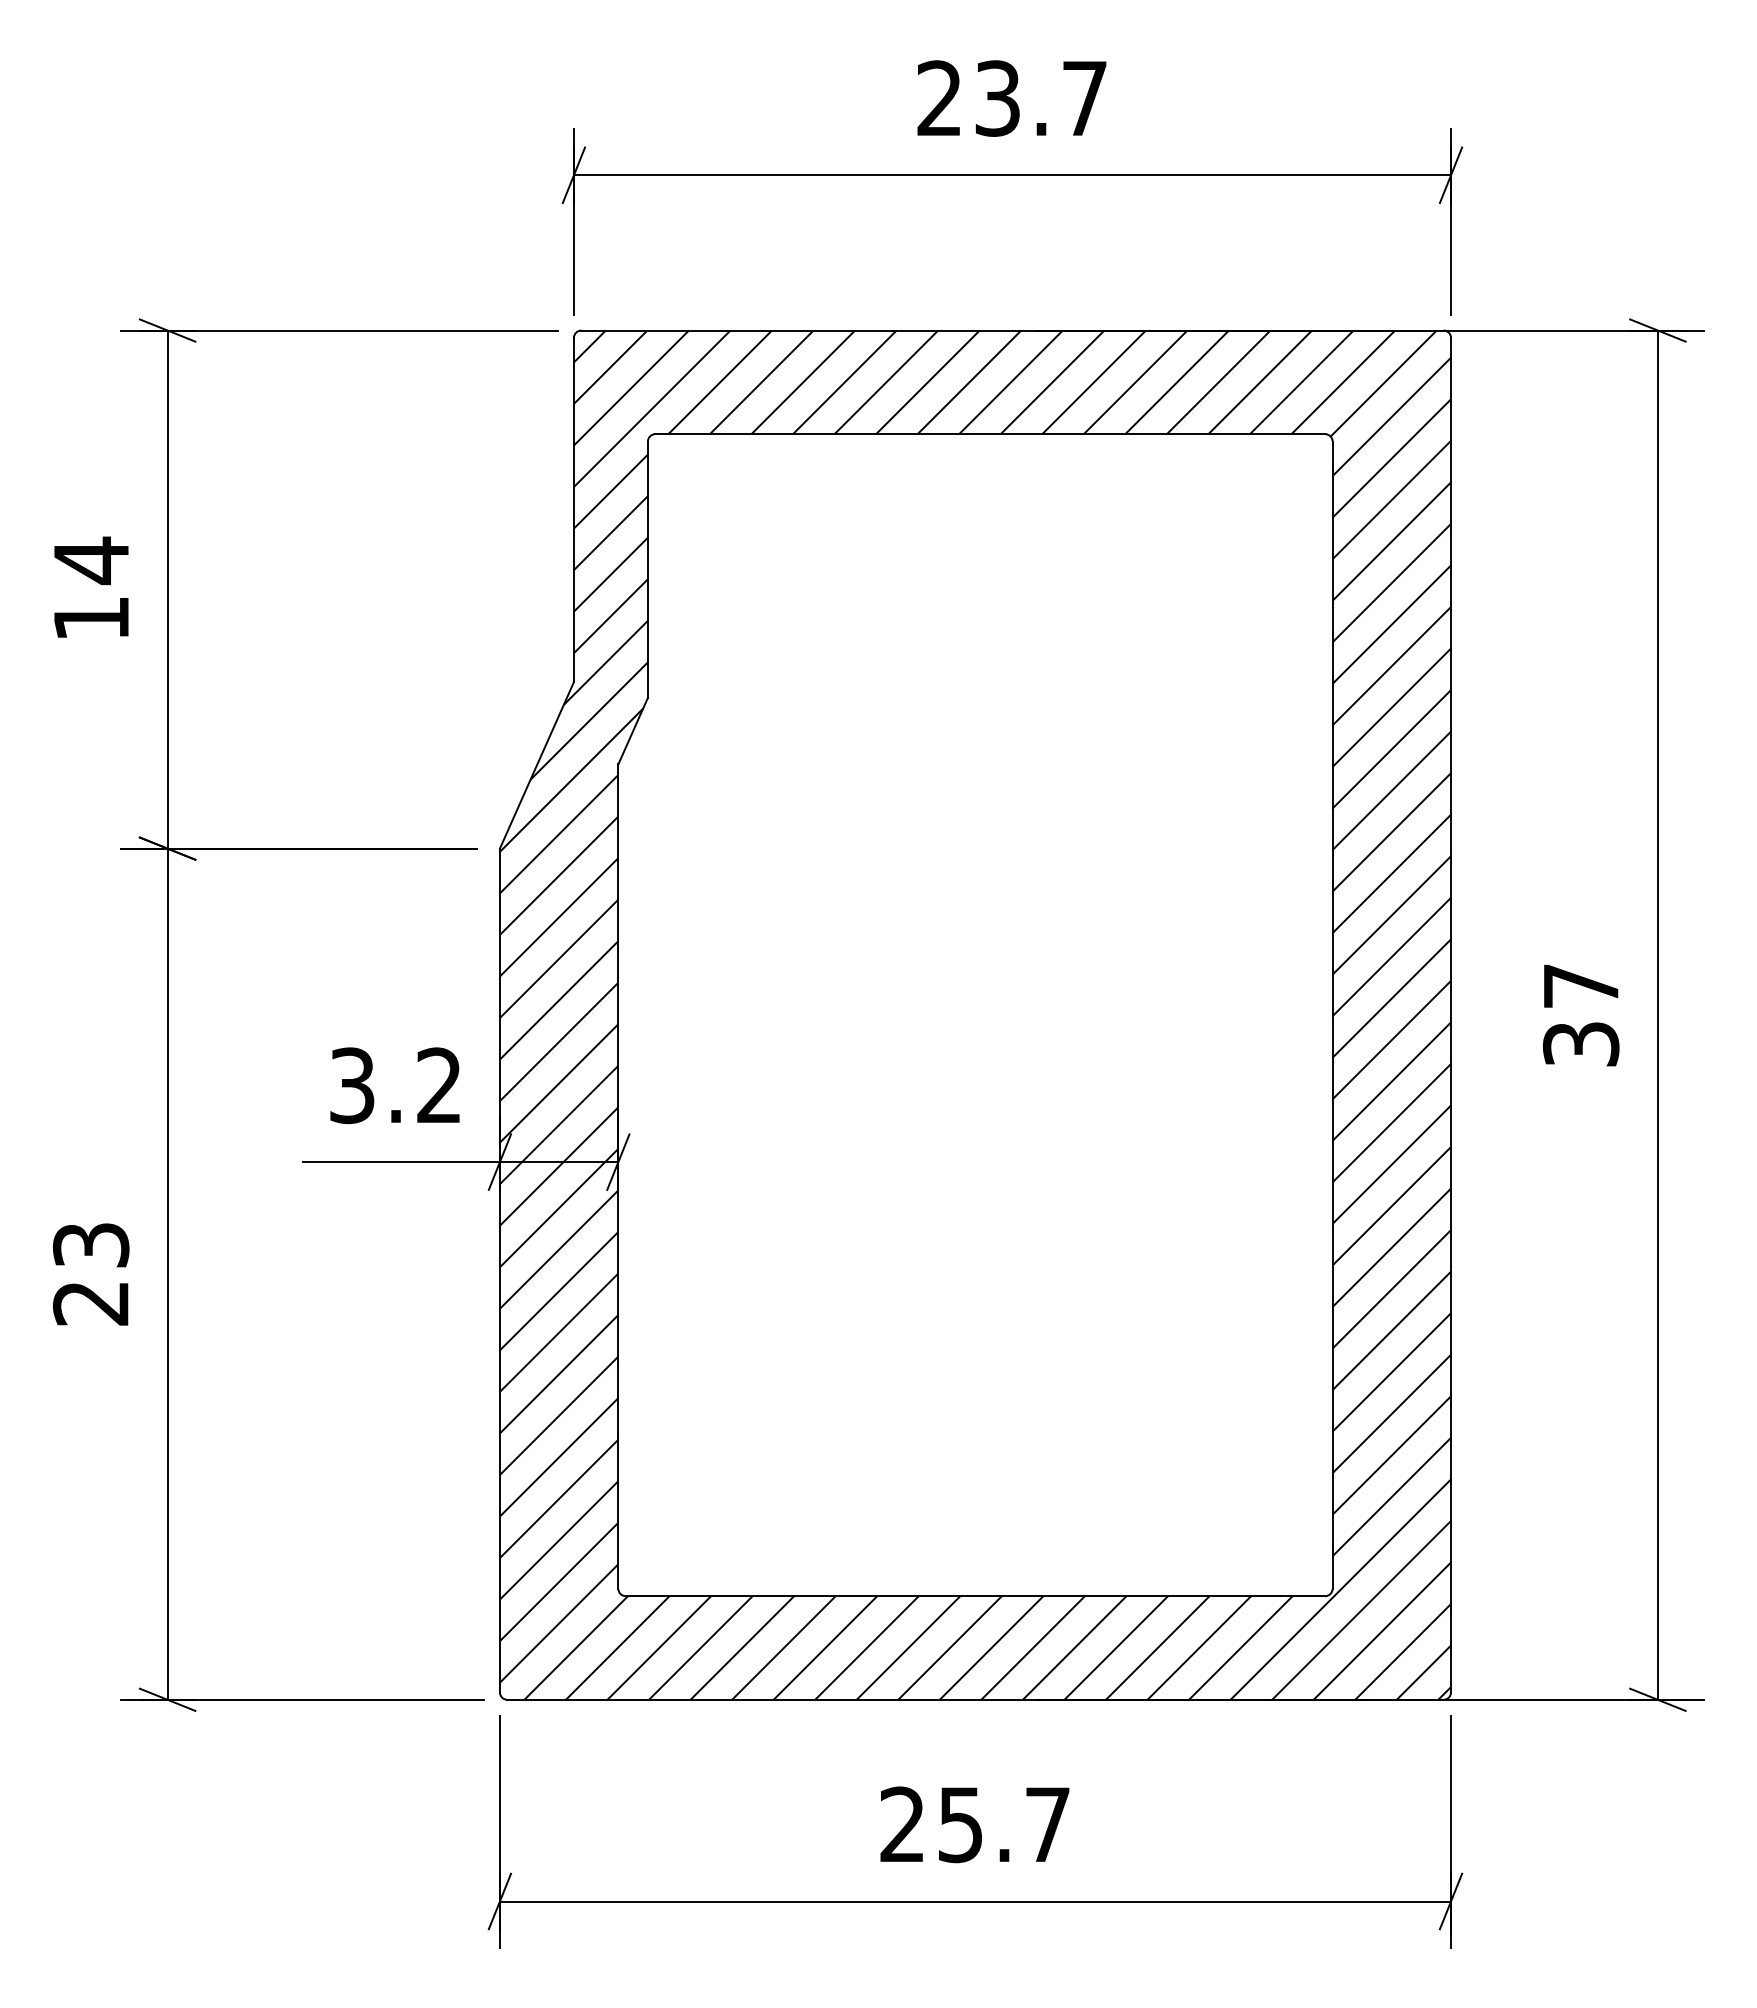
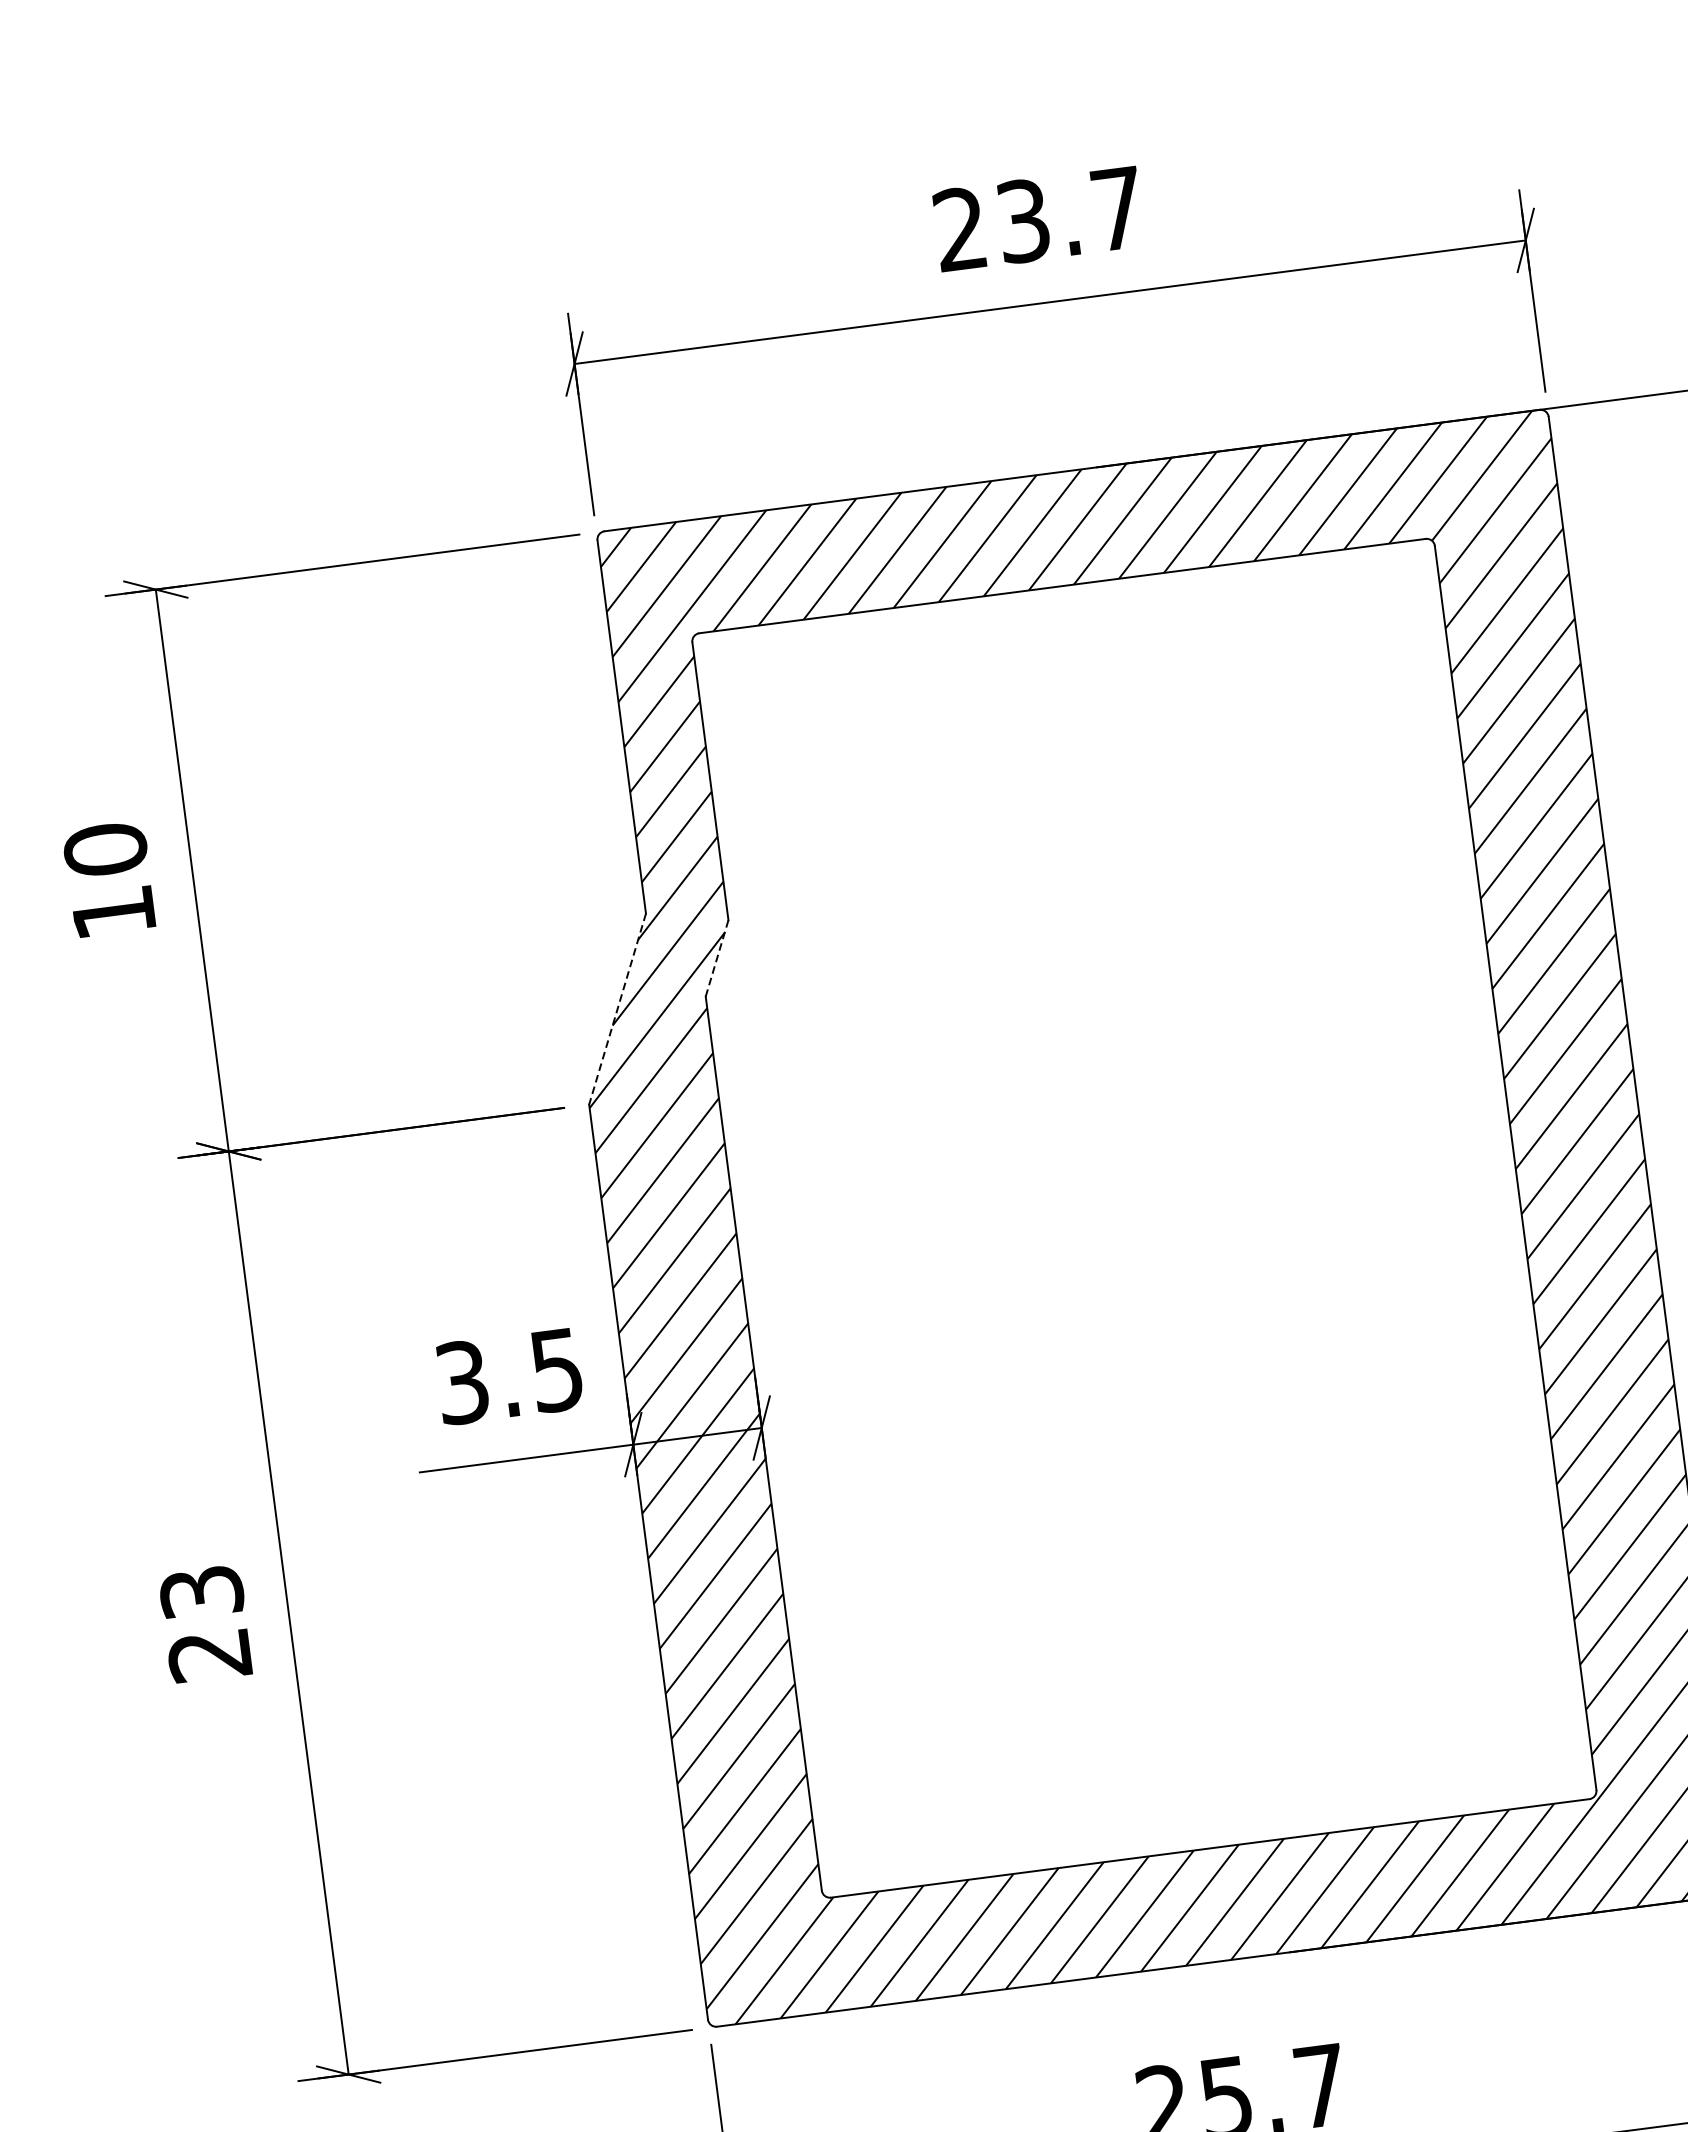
text: (91, 560) -> (105, 849), 14 -> 10
line: (632, 731) -> (716, 958), solid -> dashed
line: (536, 765) -> (617, 1009), solid -> dashed
text: (438, 1085) -> (555, 1370), 3.2 -> 3.5

